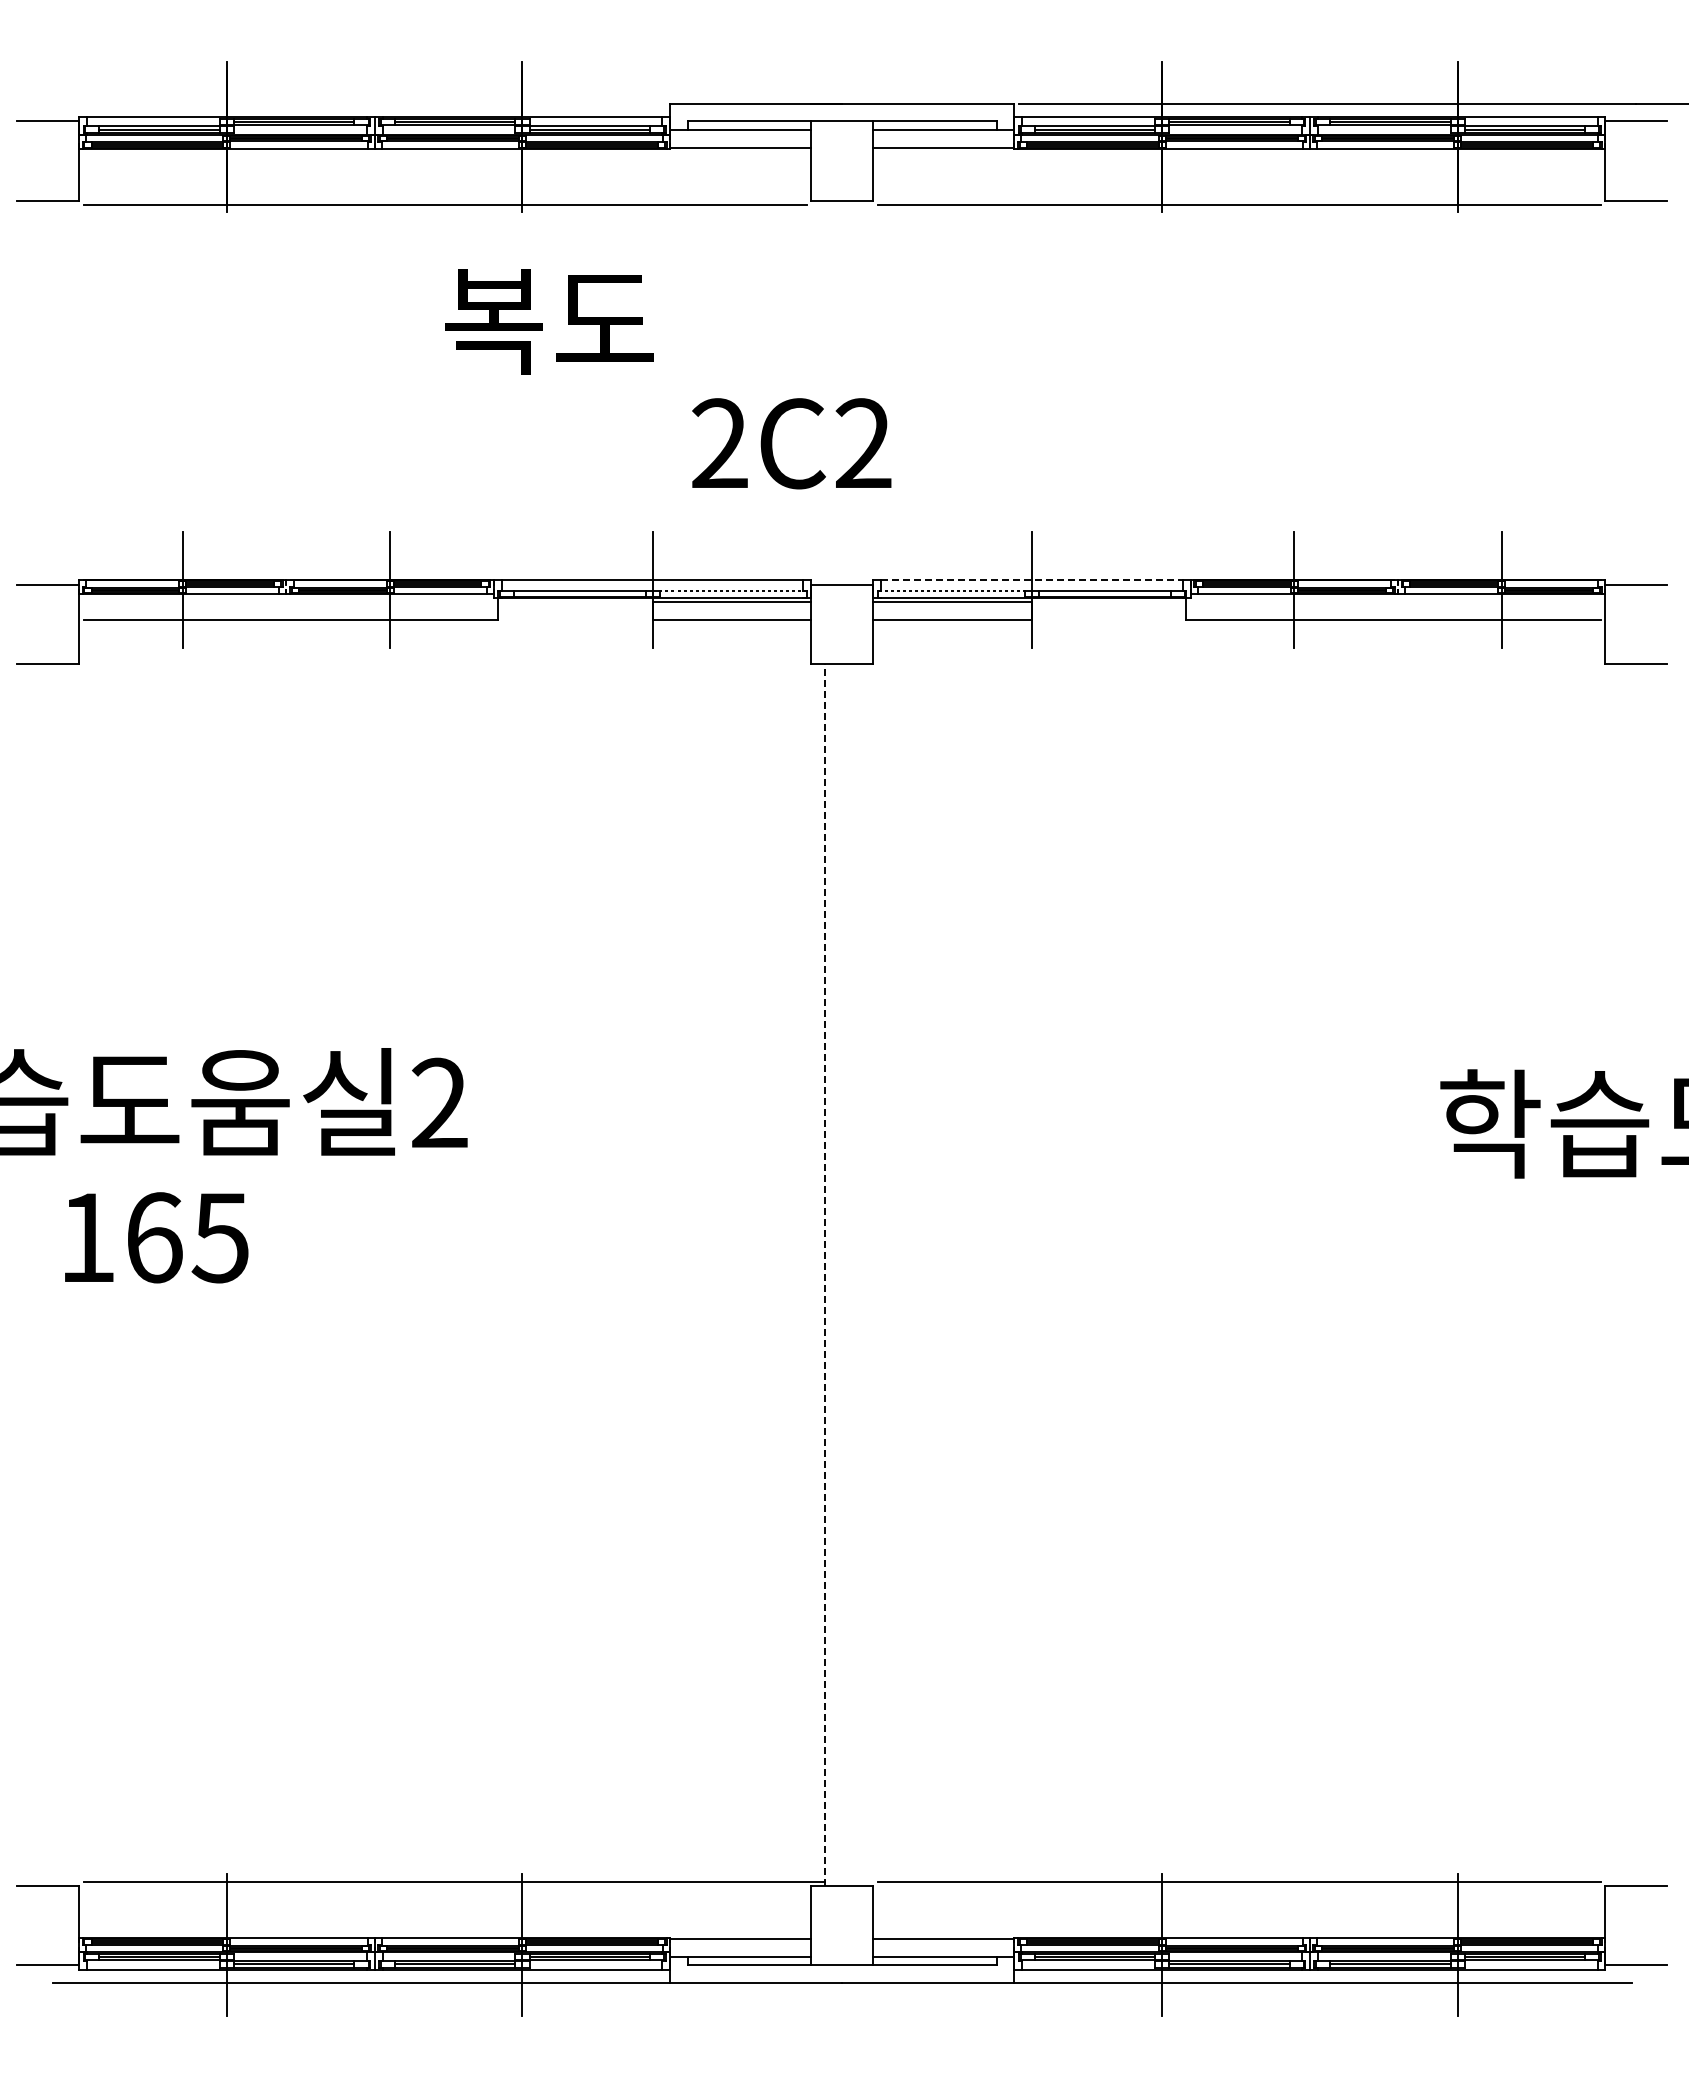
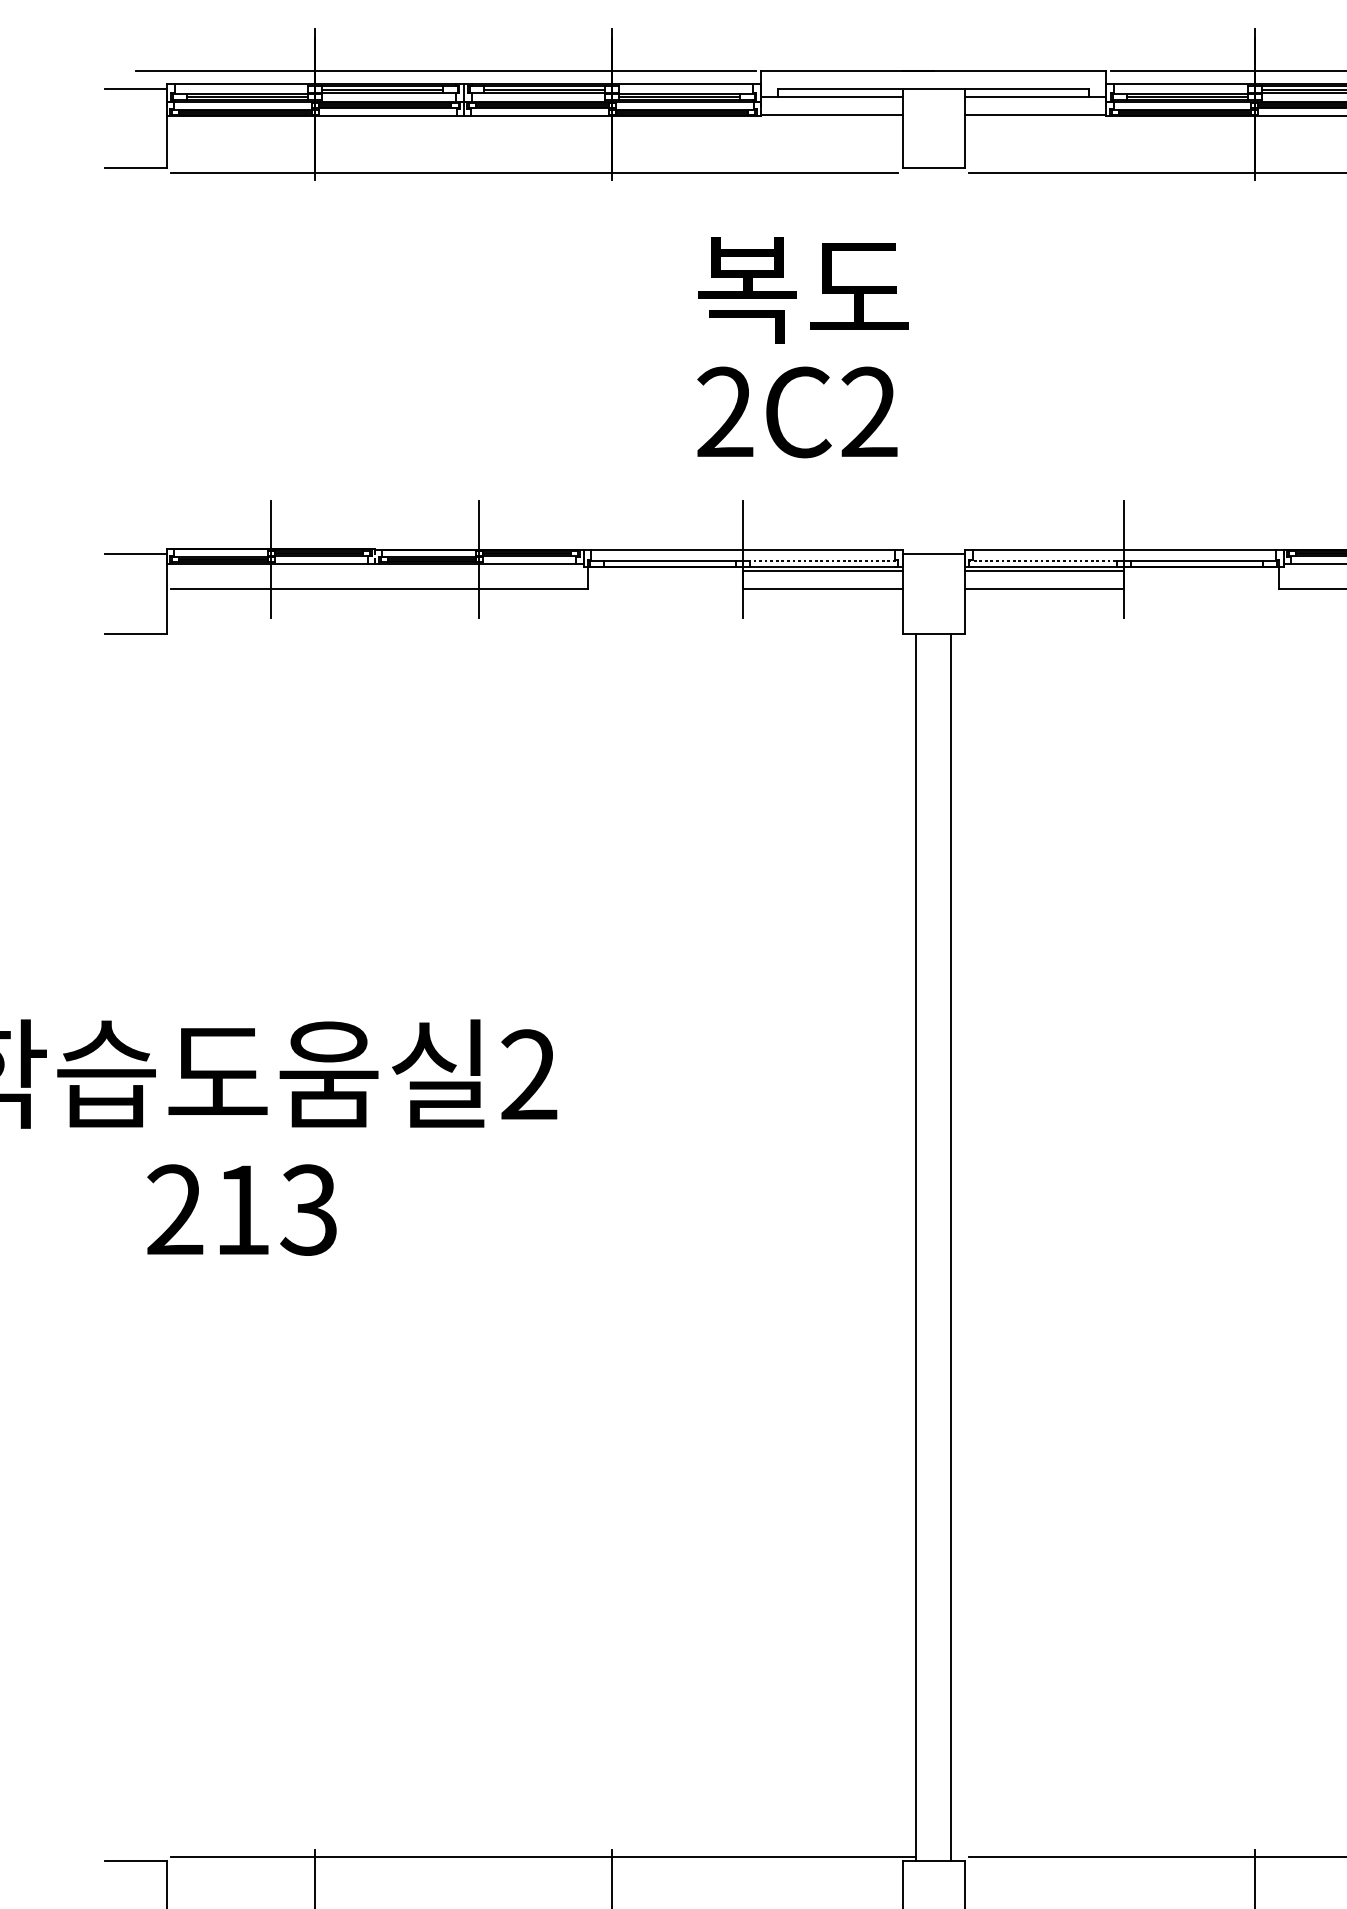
line: (356, 103) -> (445, 70), added
text: (549, 321) -> (803, 289), moved
text: (791, 443) -> (797, 412), moved
line: (1031, 580) -> (1123, 549), dashed -> solid
text: (153, 1237) -> (241, 1209), 165 -> 213
line: (859, 1274) -> (950, 1246), added
line: (824, 1275) -> (915, 1247), dashed -> solid

